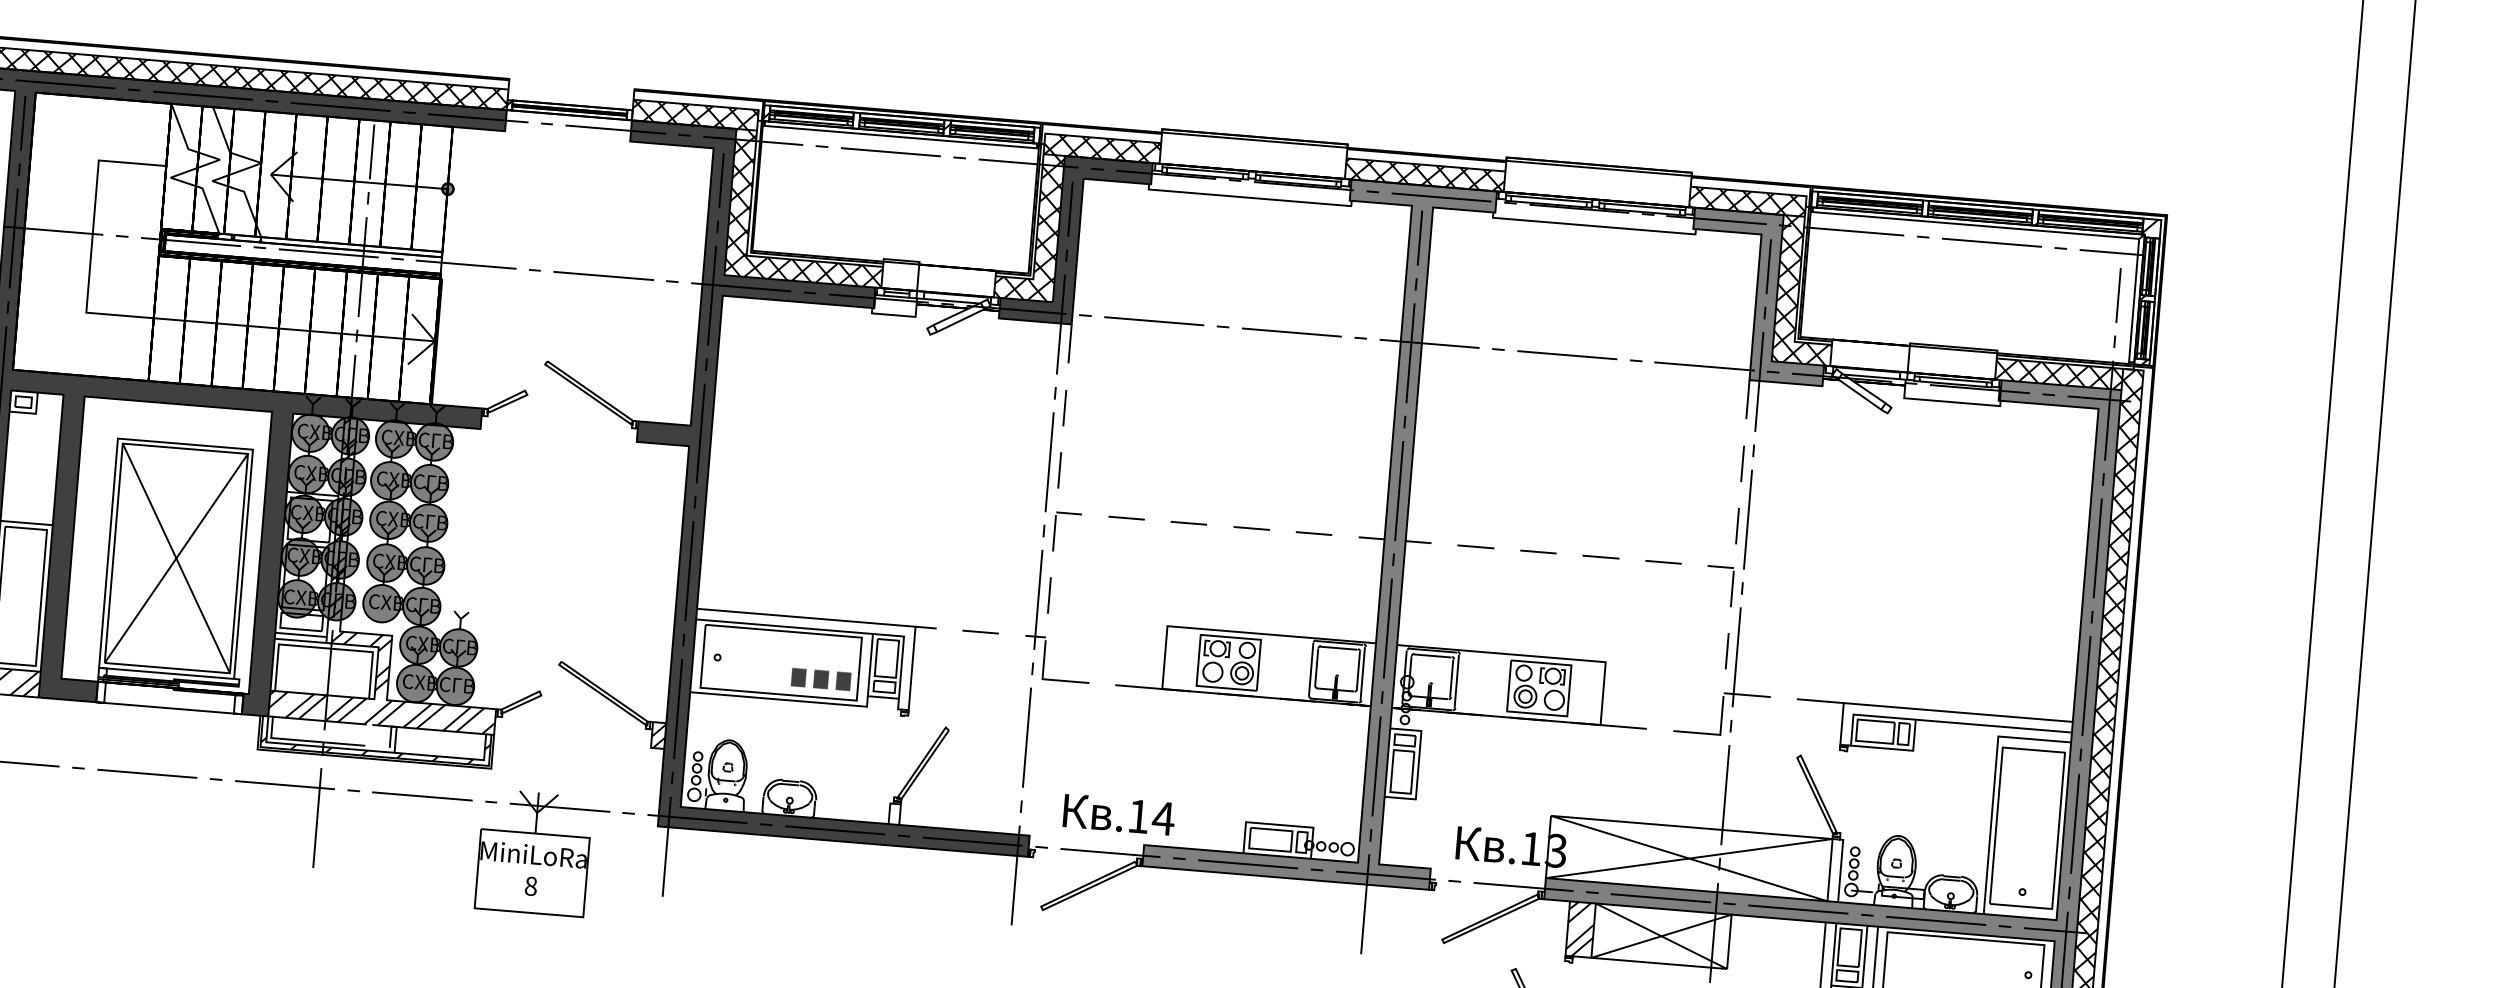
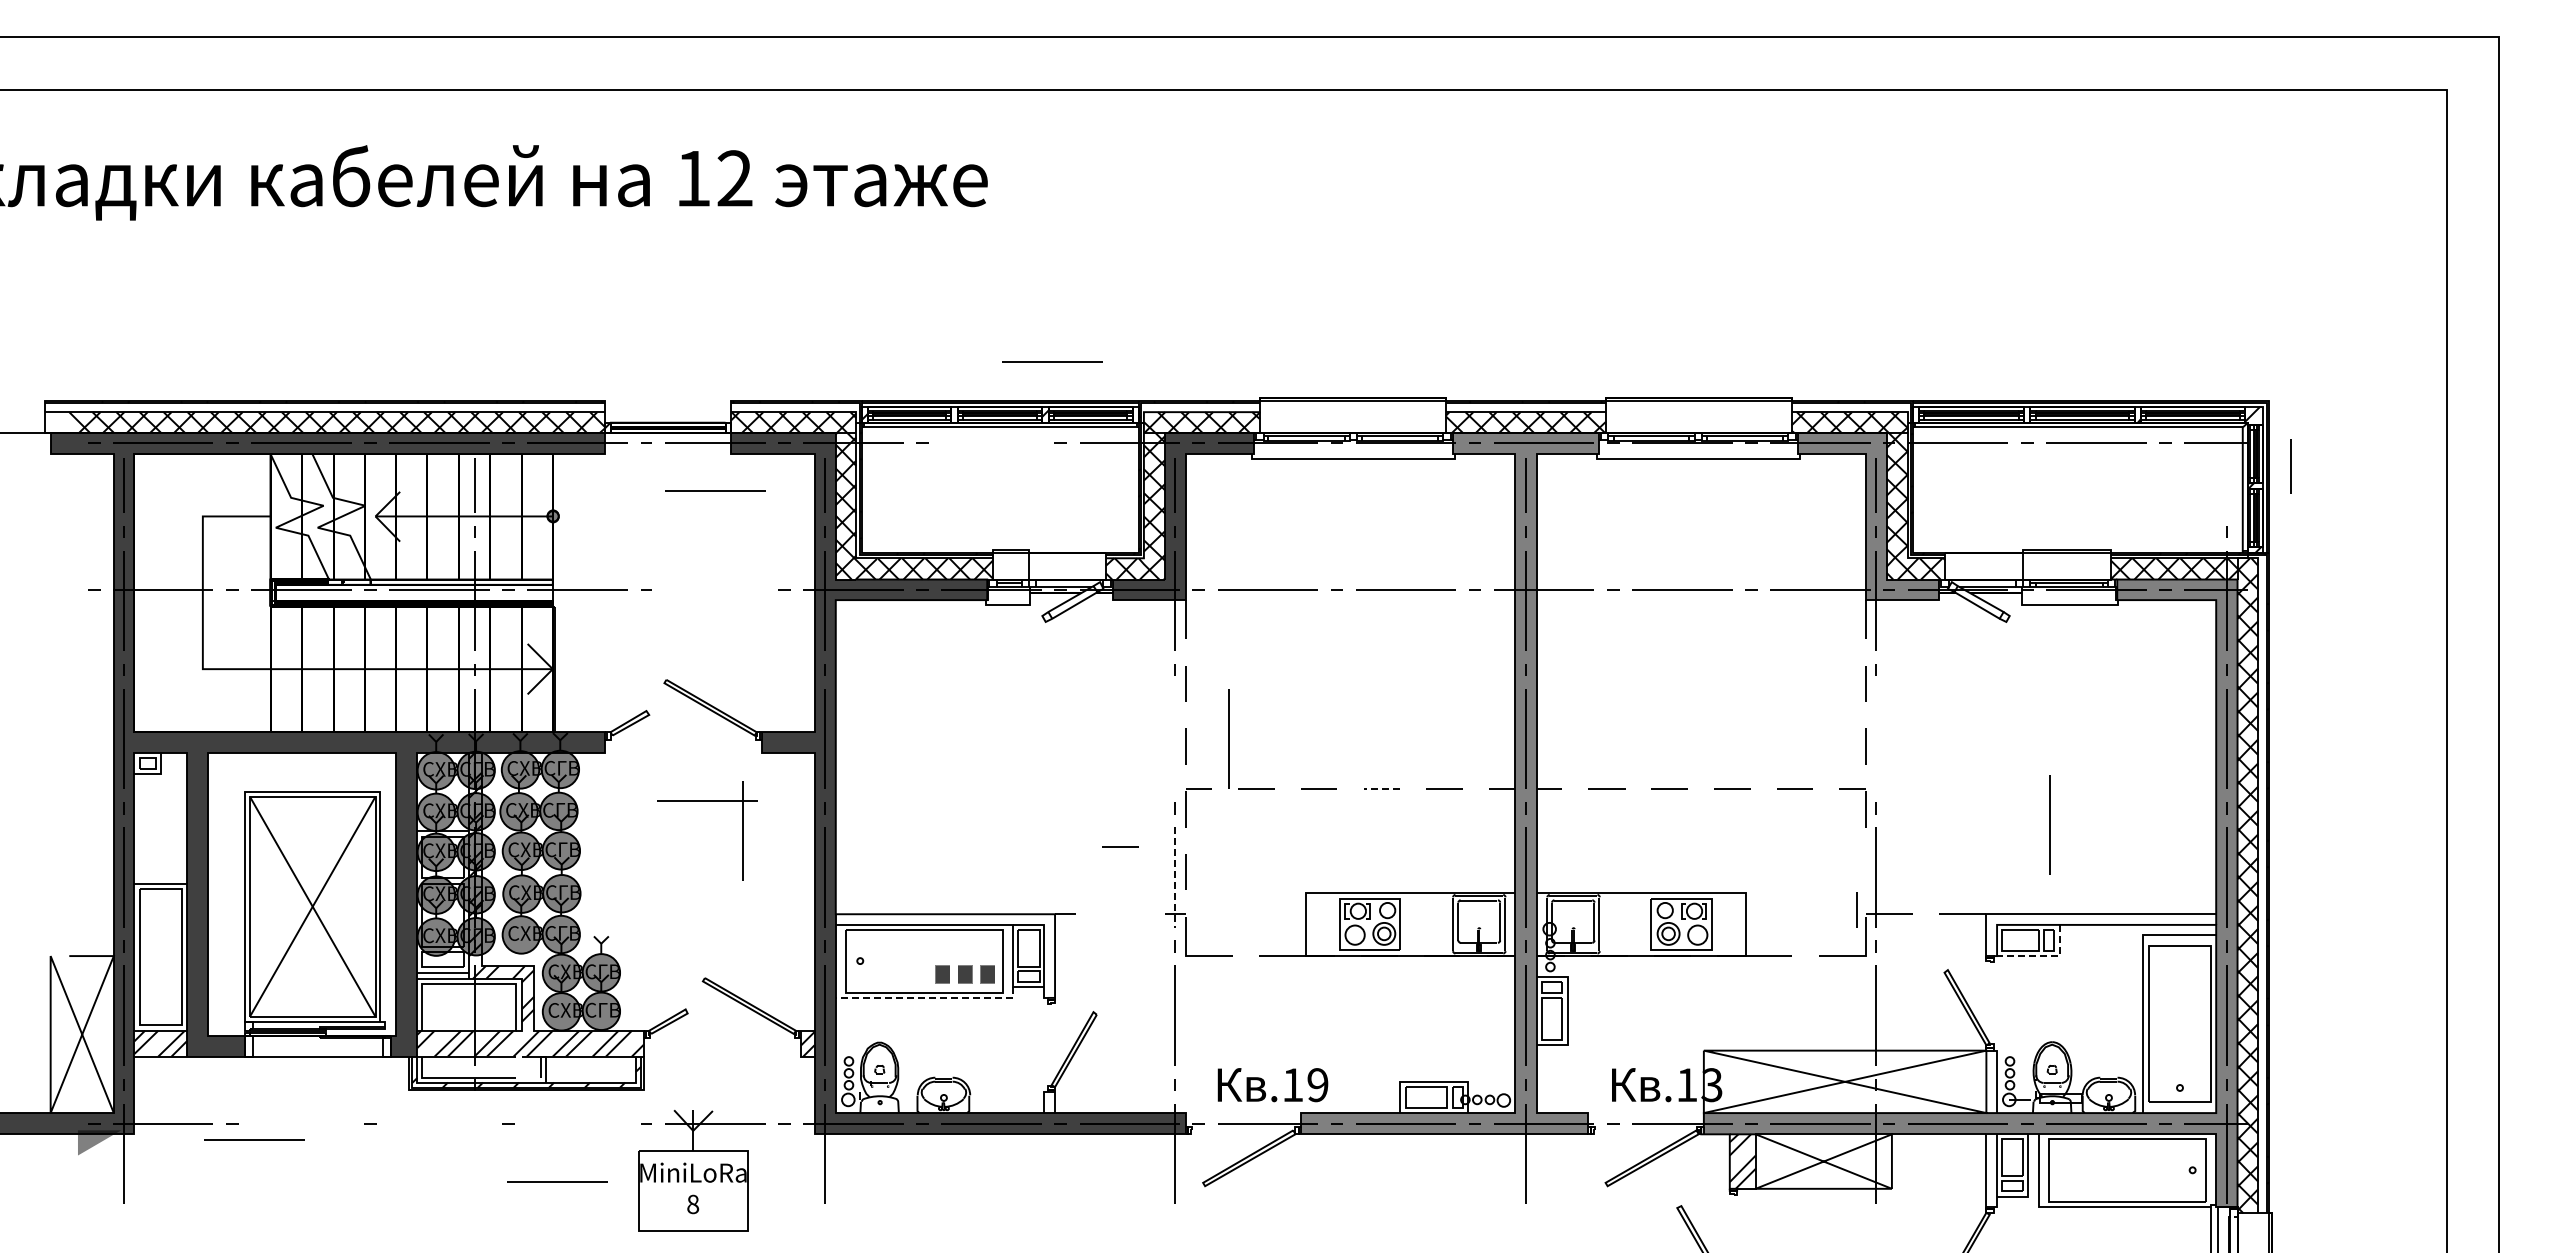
line: (890, 151) -> (1052, 361), moved
line: (603, 275) -> (715, 490), moved
line: (2118, 295) -> (2290, 466), moved
line: (1049, 461) -> (1228, 738), moved
line: (1747, 518) -> (2049, 824), moved
line: (1251, 528) -> (1381, 788), solid -> dashed
line: (1038, 600) -> (1175, 877), solid -> dashed
line: (980, 631) -> (1120, 846), moved
line: (1726, 650) -> (1856, 909), moved
line: (784, 699) -> (930, 997), solid -> dashed
line: (1898, 749) -> (2044, 956), solid -> dashed
line: (147, 773) -> (254, 1139), moved
part: (284, 785) -> (707, 801), moved
line: (422, 796) -> (557, 1181), moved
text: (1163, 818) -> (1317, 1085), .14 -> .19

